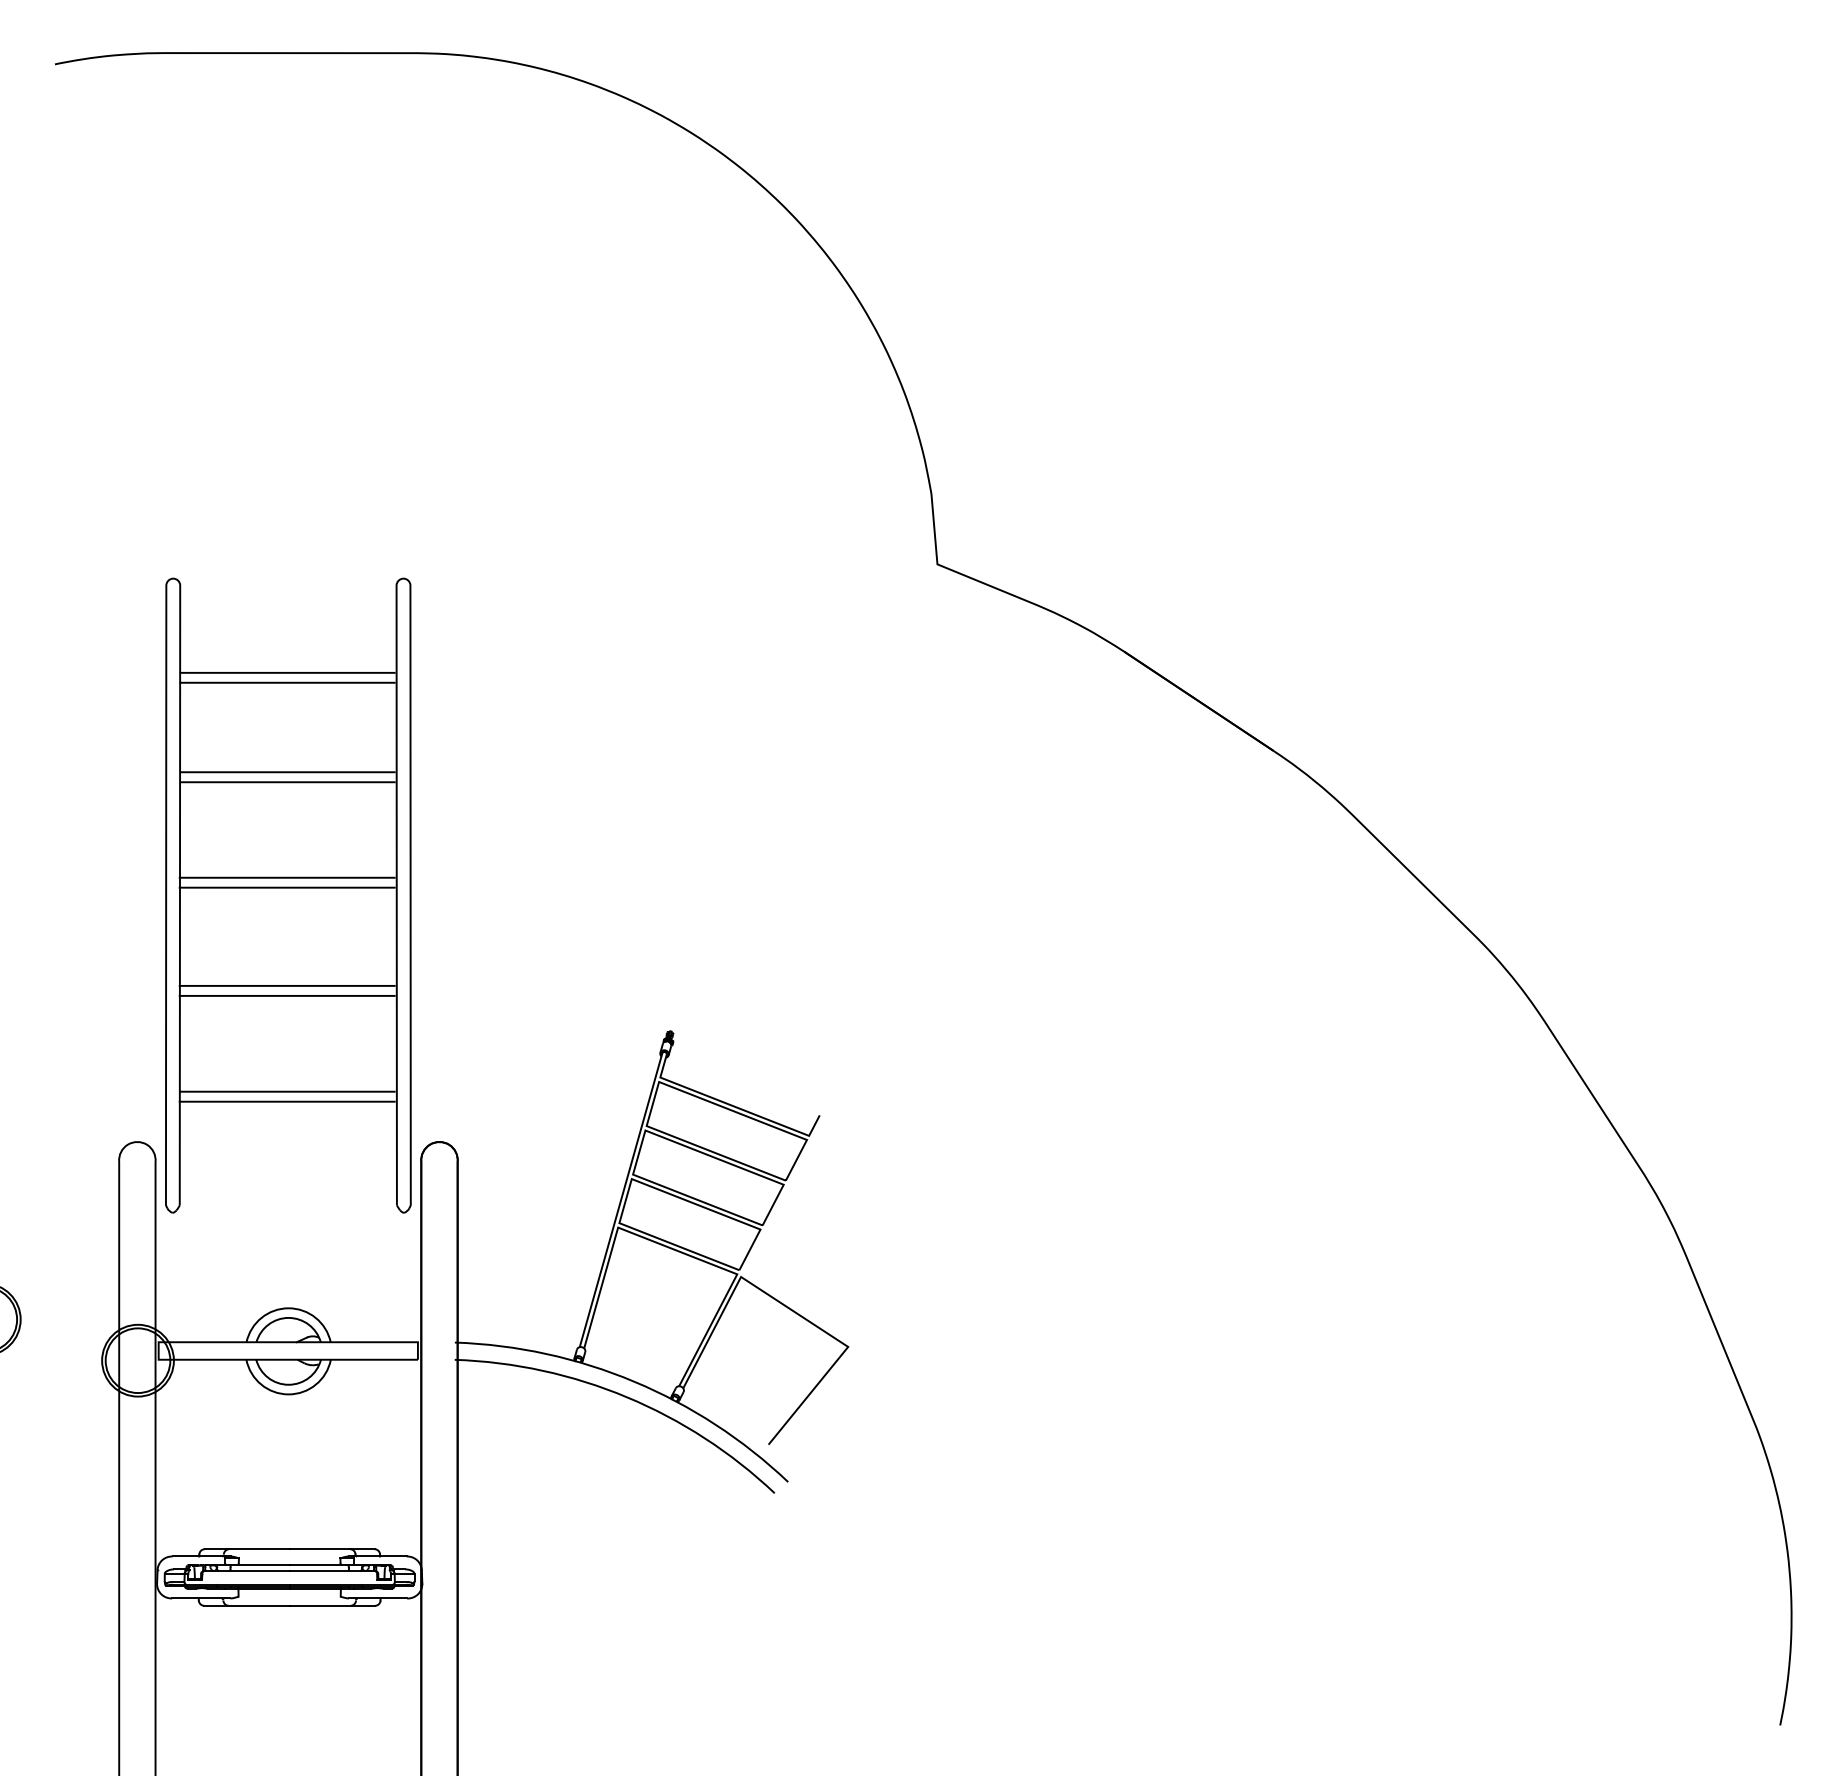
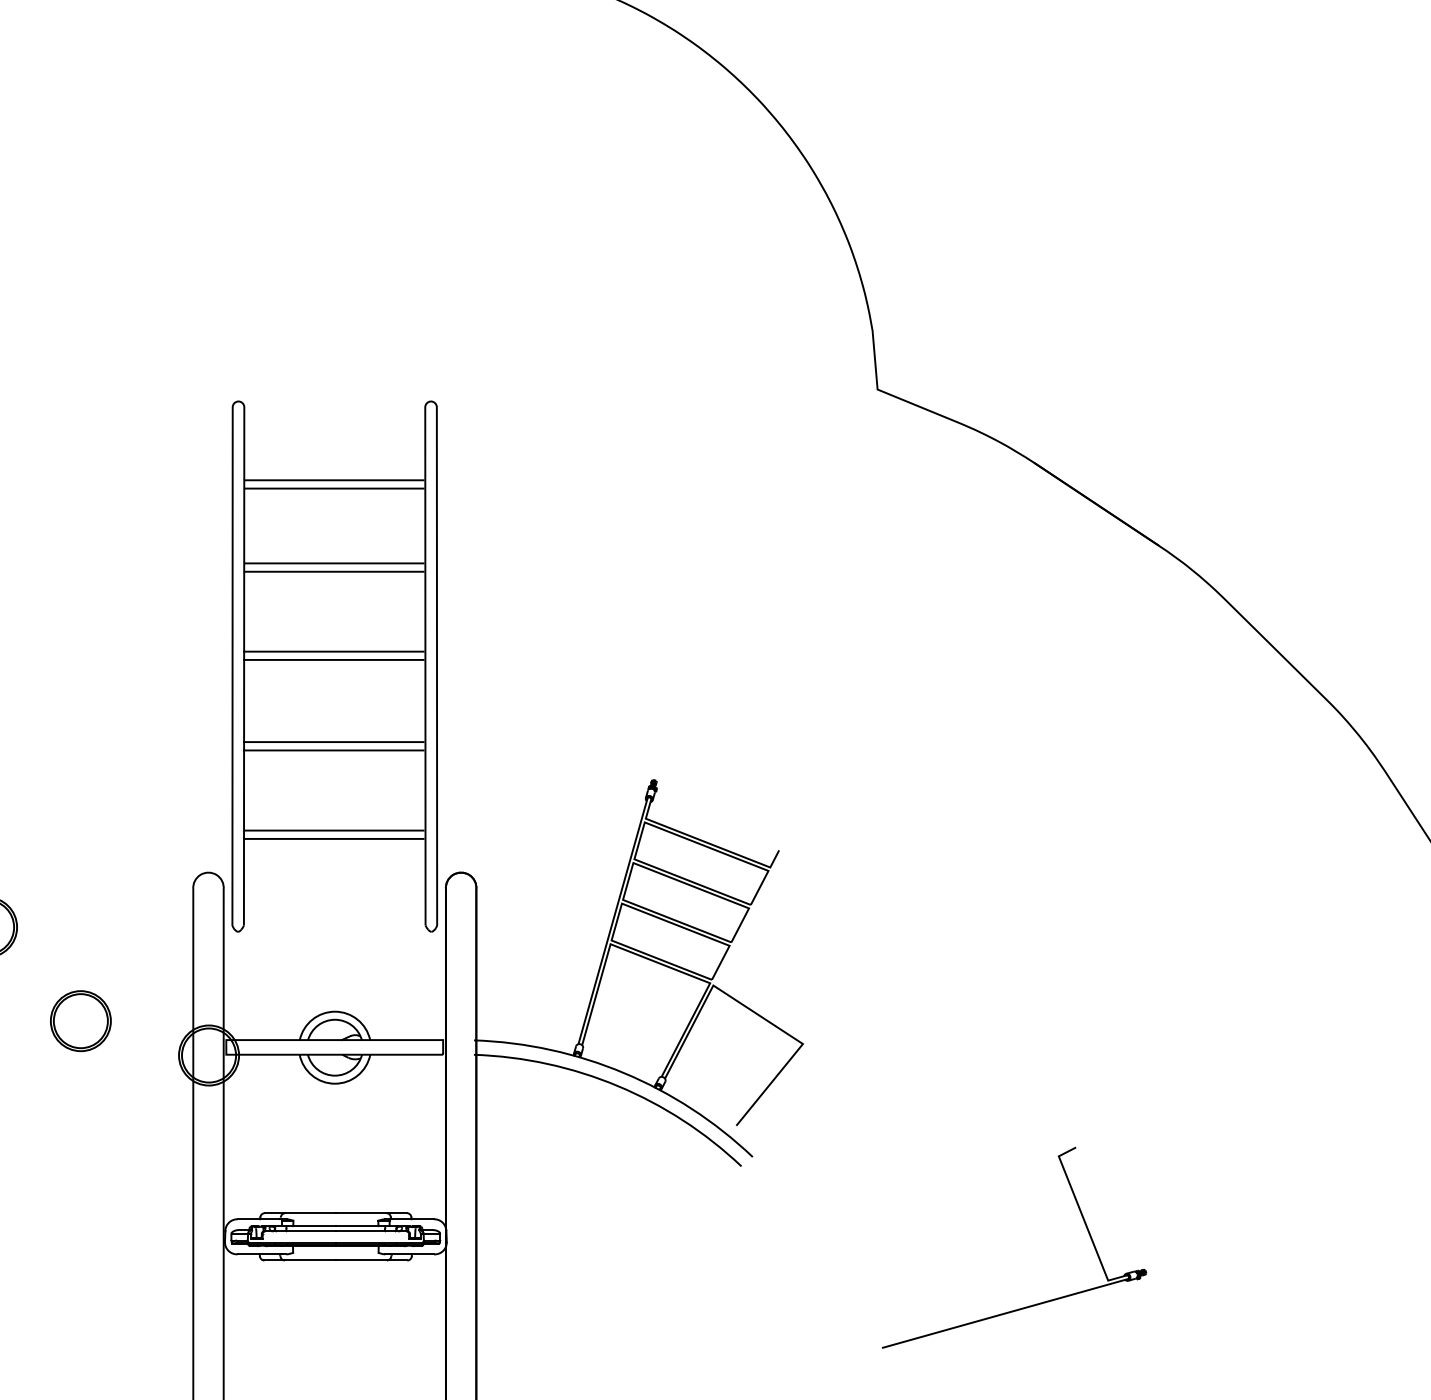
part: (1123, 1658) -> (1033, 1304), added

